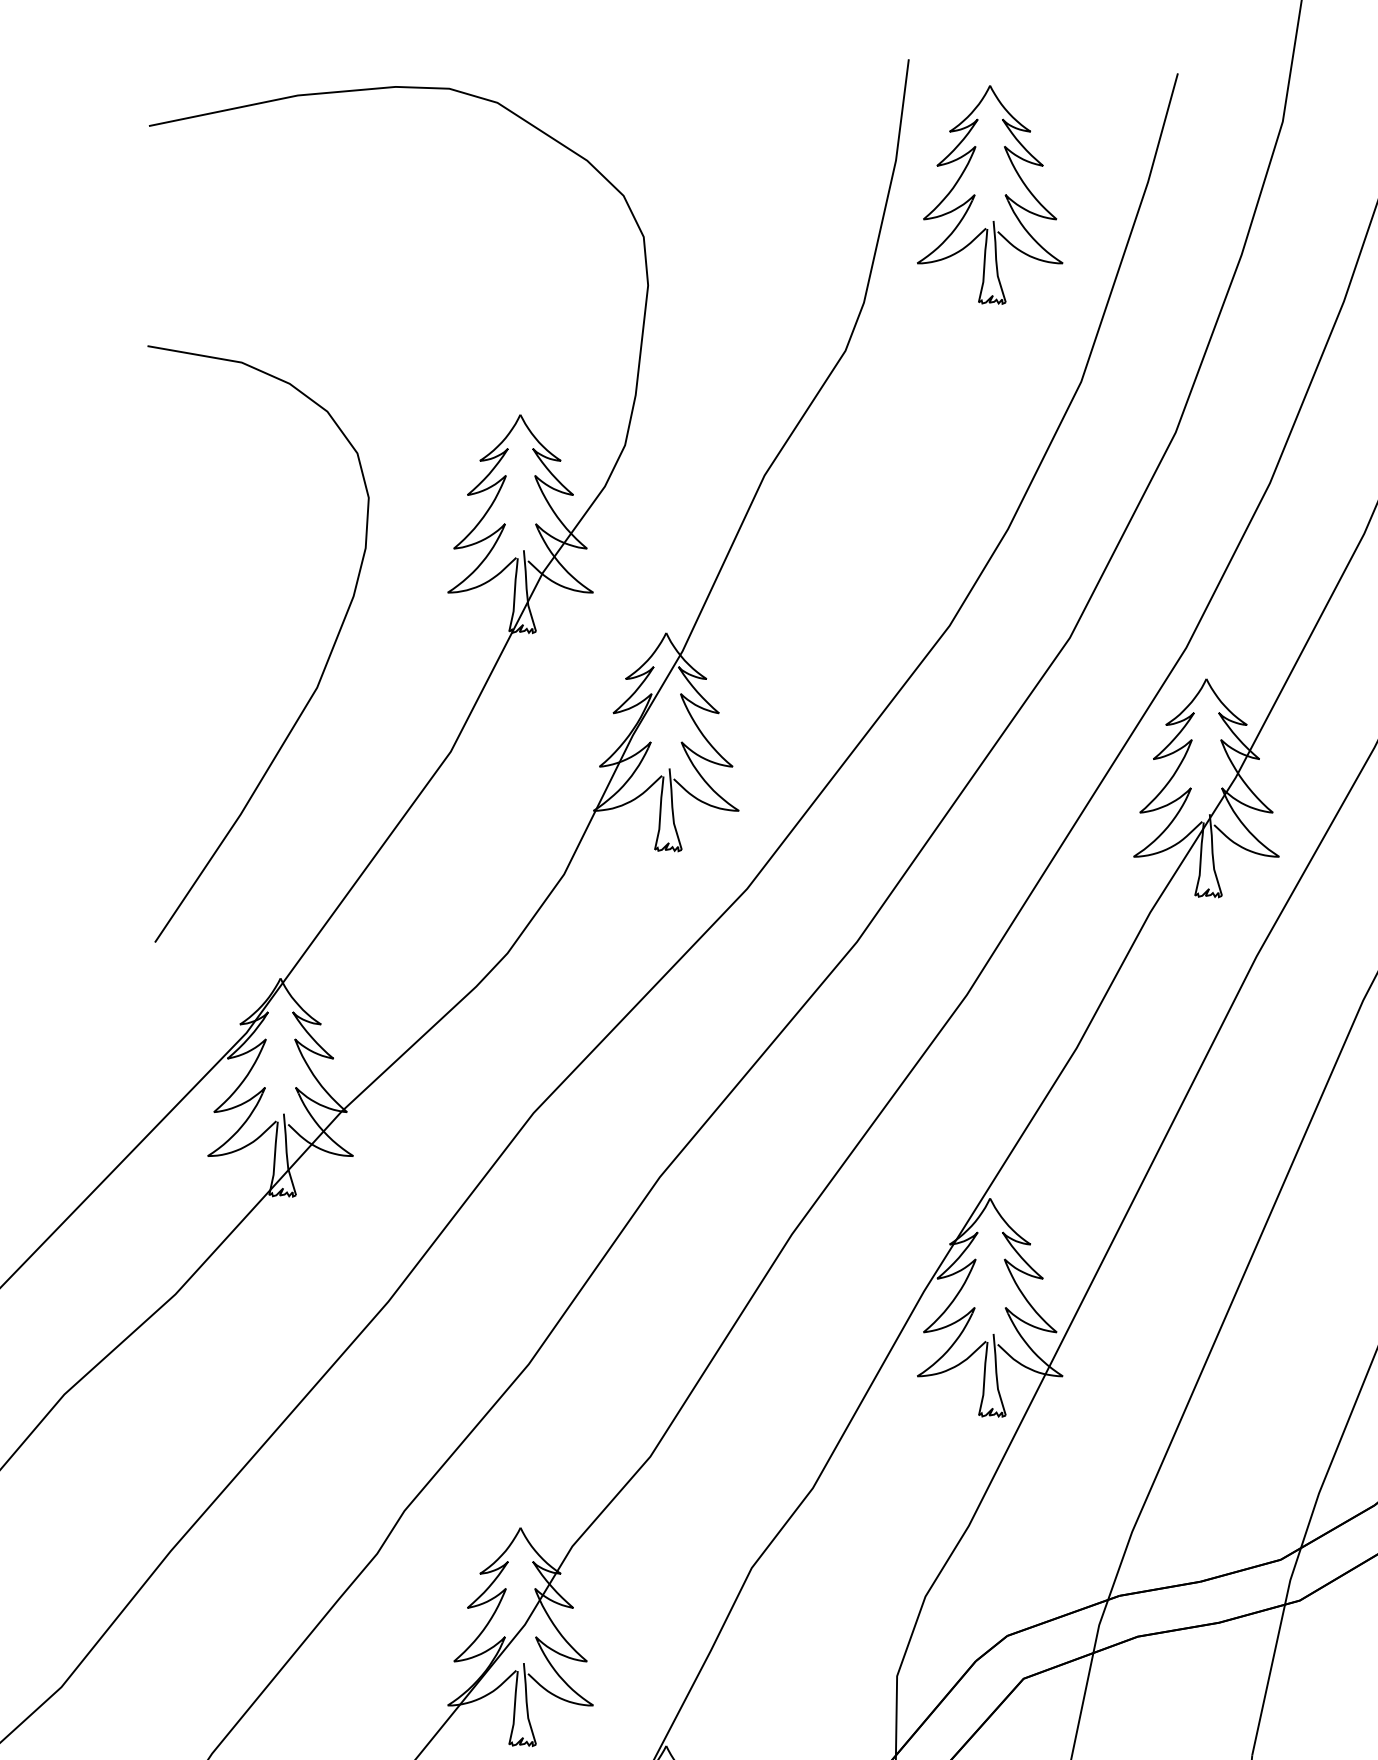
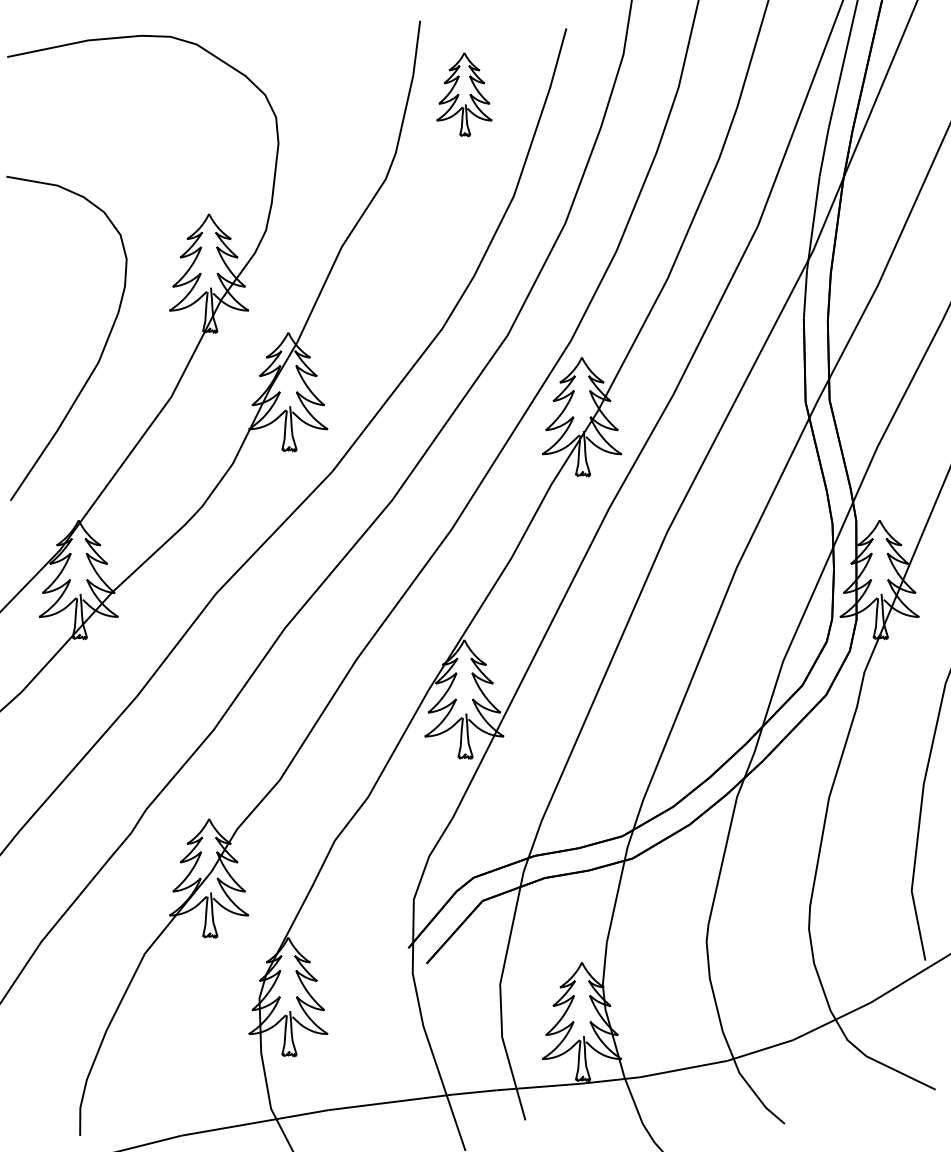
part: (990, 194) -> (464, 94), size x0.7

